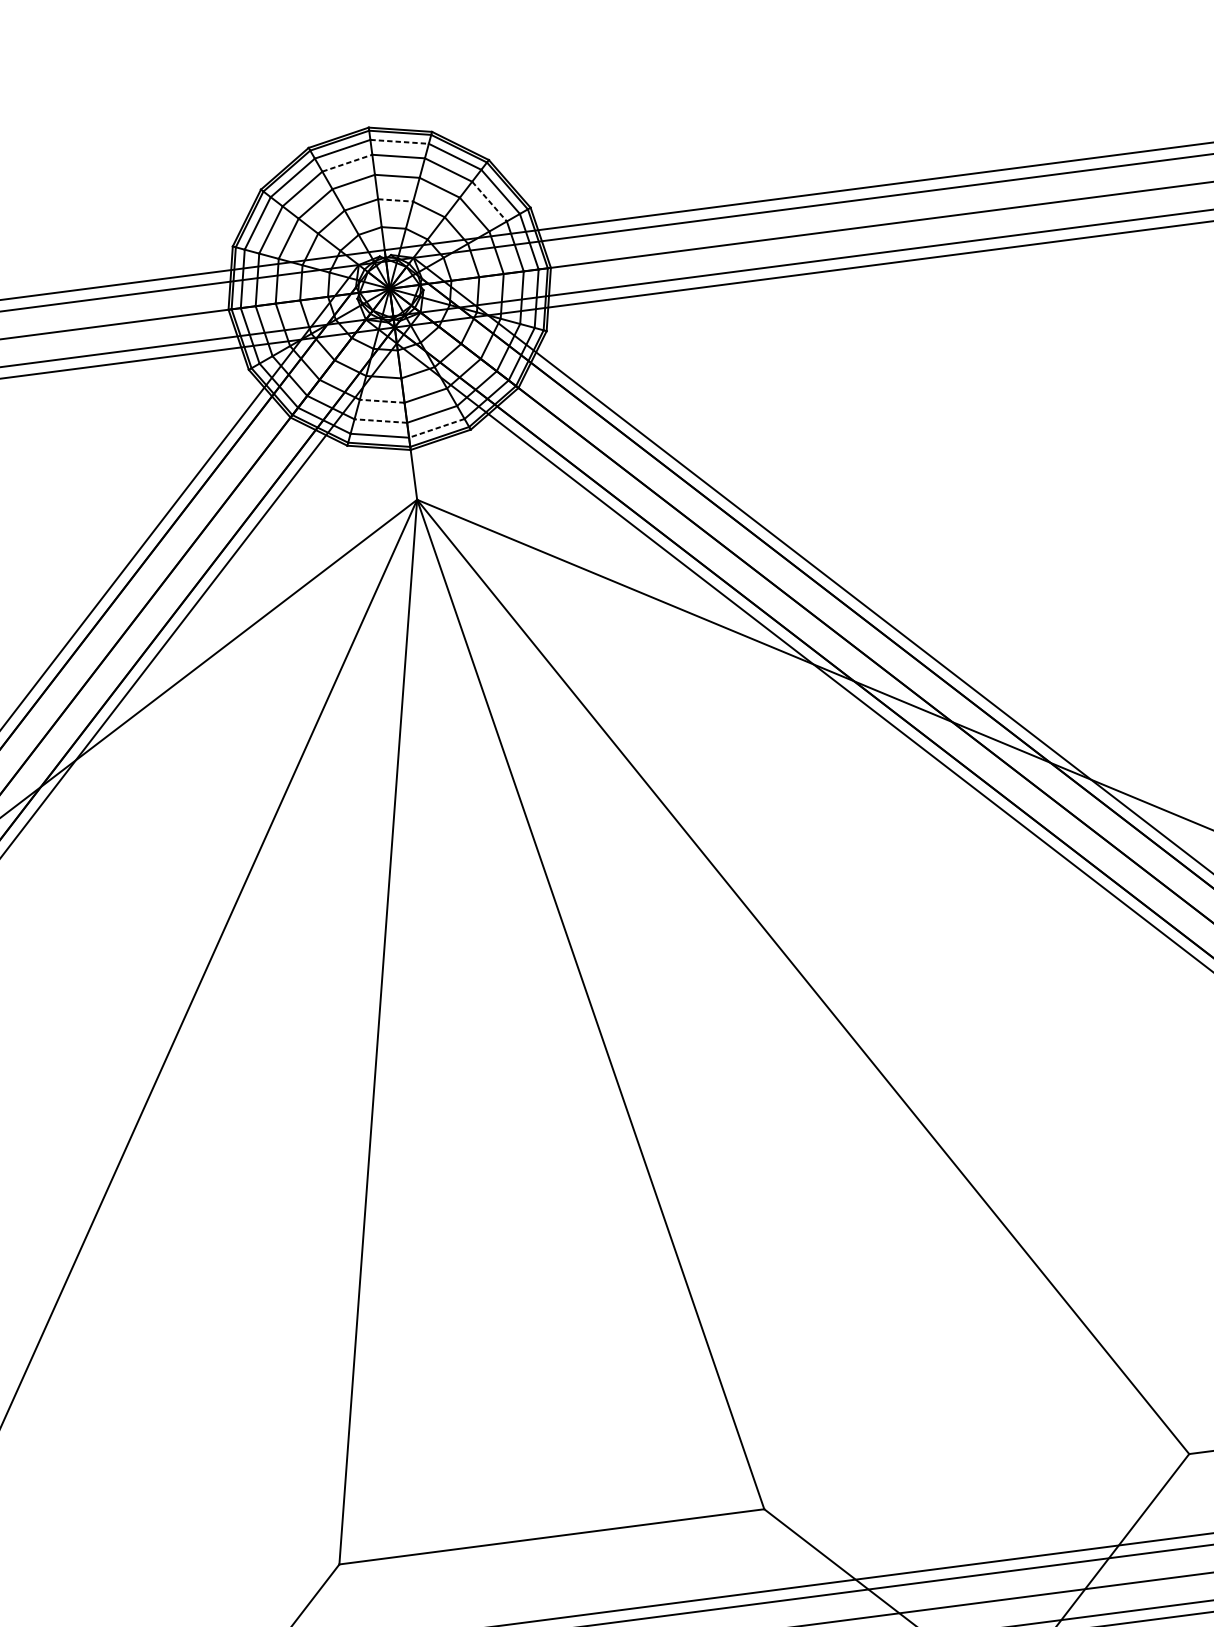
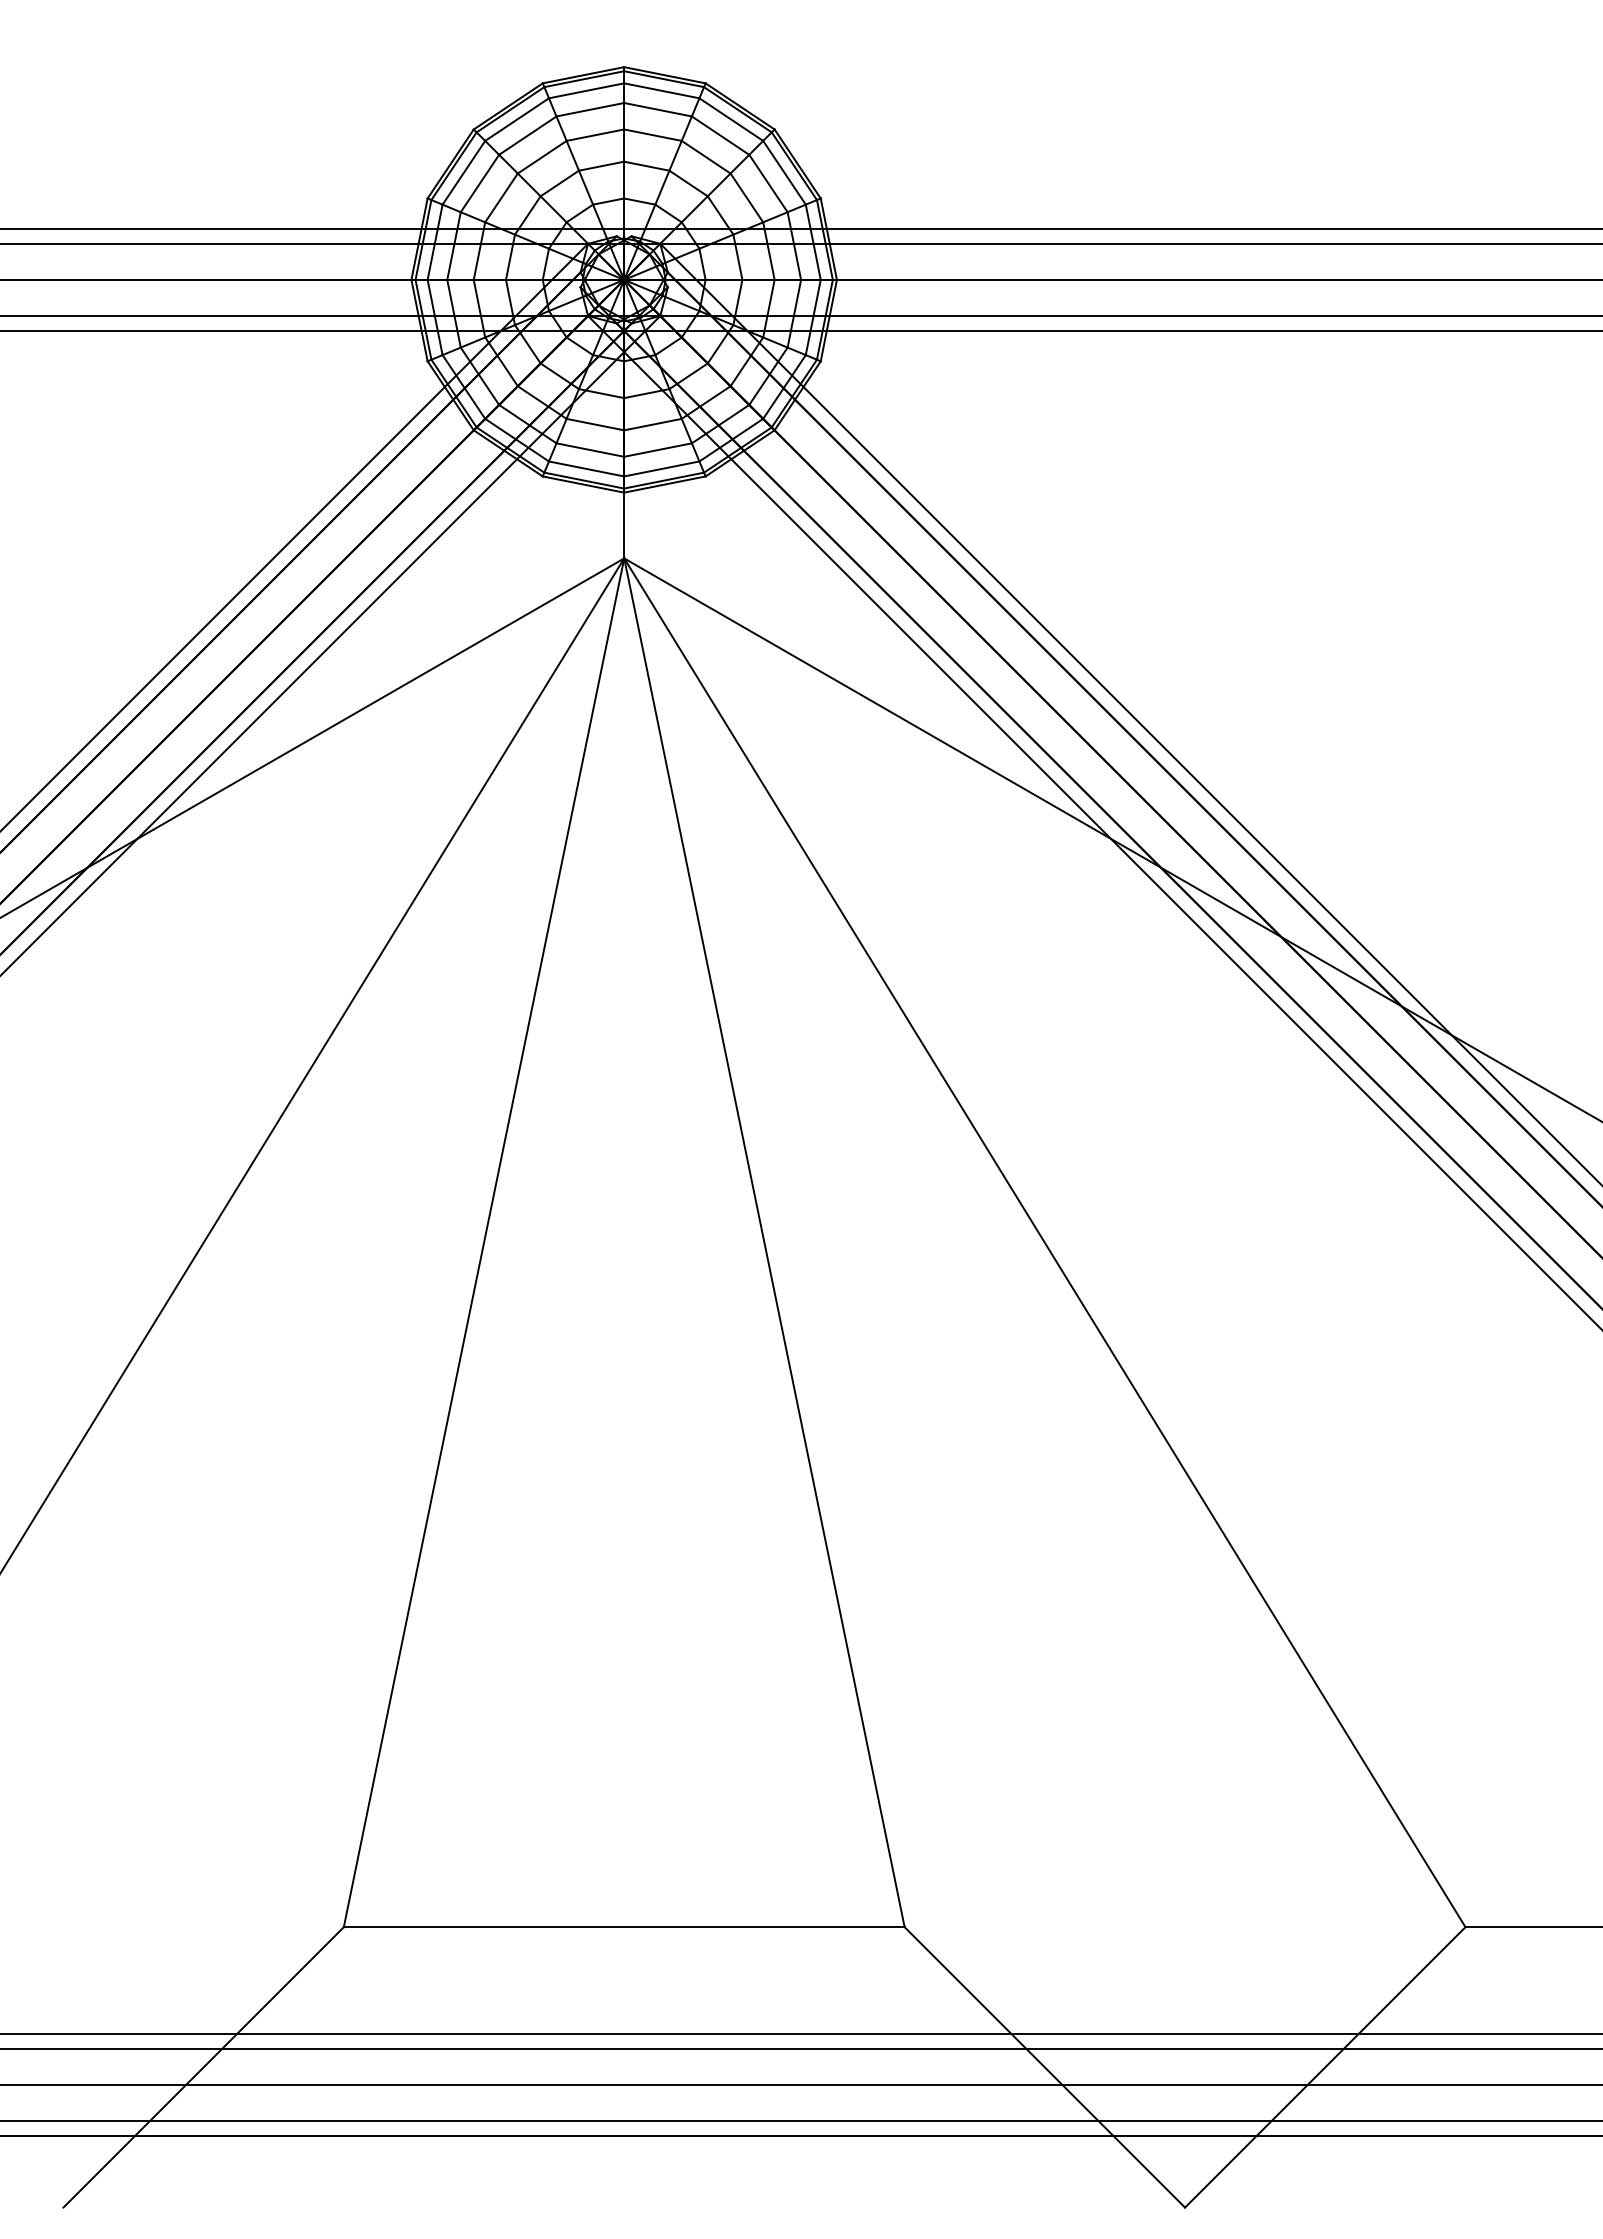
line: (400, 141) -> (662, 90), dashed -> solid
line: (347, 163) -> (590, 109), dashed -> solid
line: (396, 200) -> (647, 166), dashed -> solid
line: (489, 201) -> (768, 183), dashed -> solid
line: (381, 401) -> (594, 424), dashed -> solid
line: (380, 421) -> (590, 450), dashed -> solid
line: (436, 428) -> (661, 469), dashed -> solid

